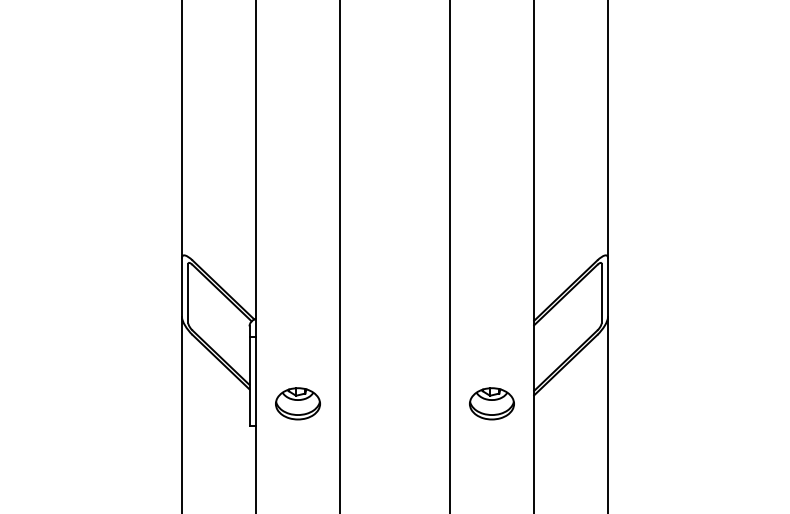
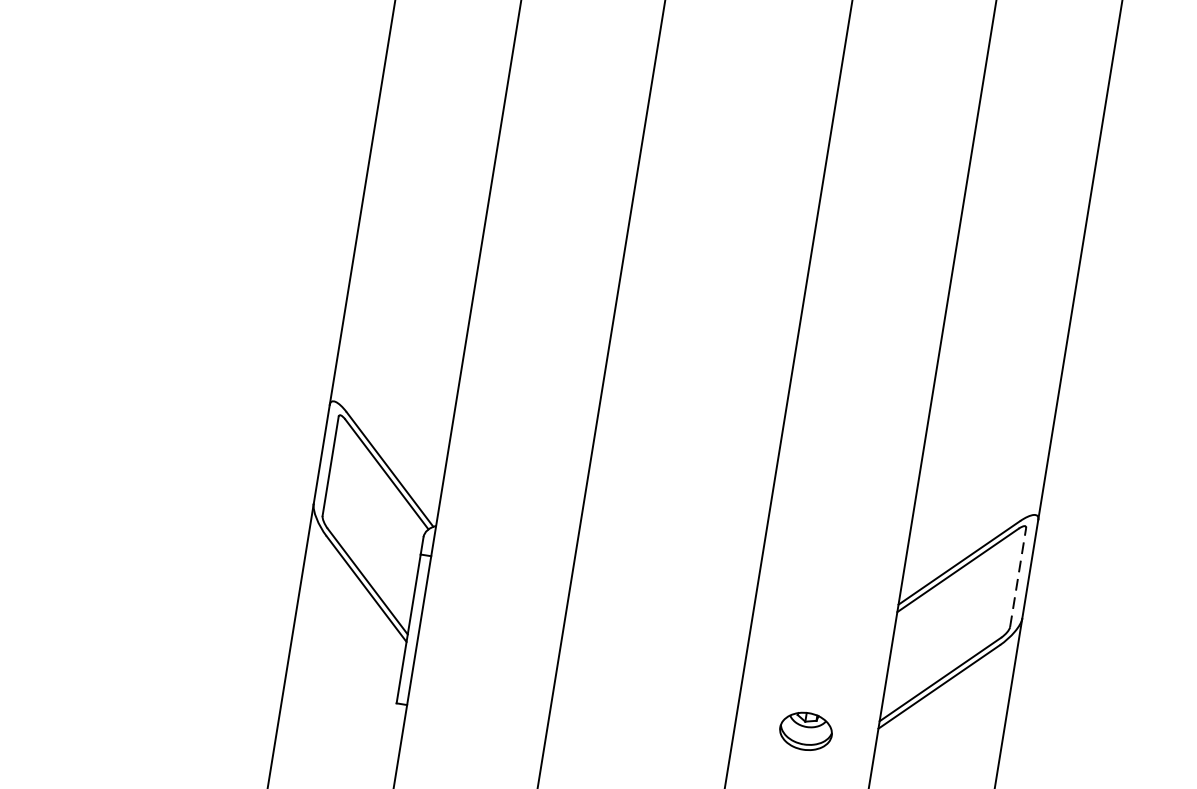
line: (601, 293) -> (1017, 577), solid -> dashed
part: (297, 403) -> (482, 678), removed
part: (491, 403) -> (805, 730), size x0.7

